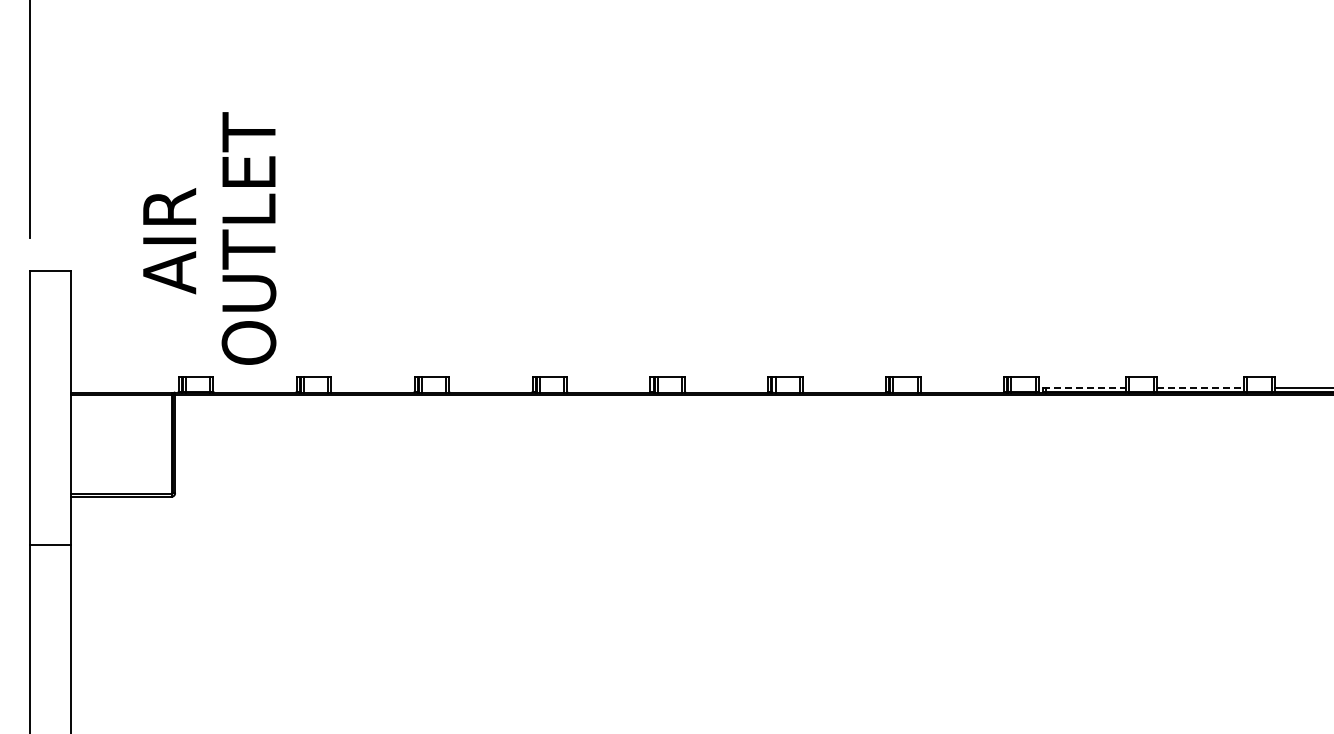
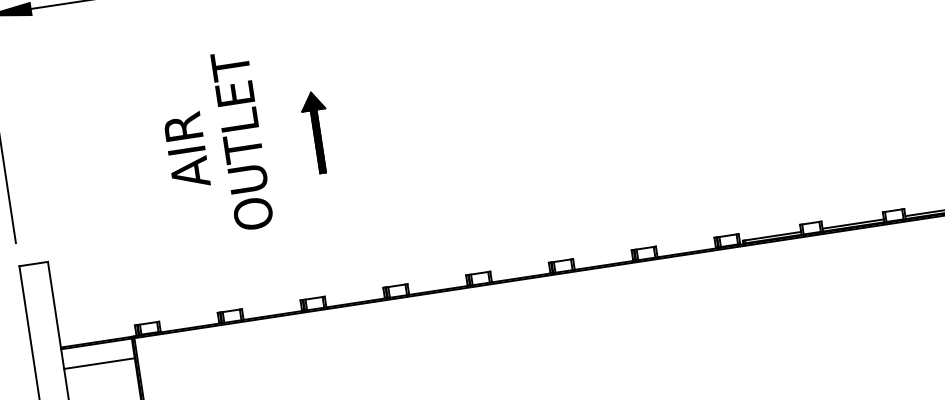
part: (472, 147) -> (316, 132), added
text: (209, 238) -> (214, 144), moved
line: (1085, 387) -> (772, 236), dashed -> solid
line: (1200, 387) -> (853, 224), dashed -> solid
line: (121, 423) -> (99, 363), added

